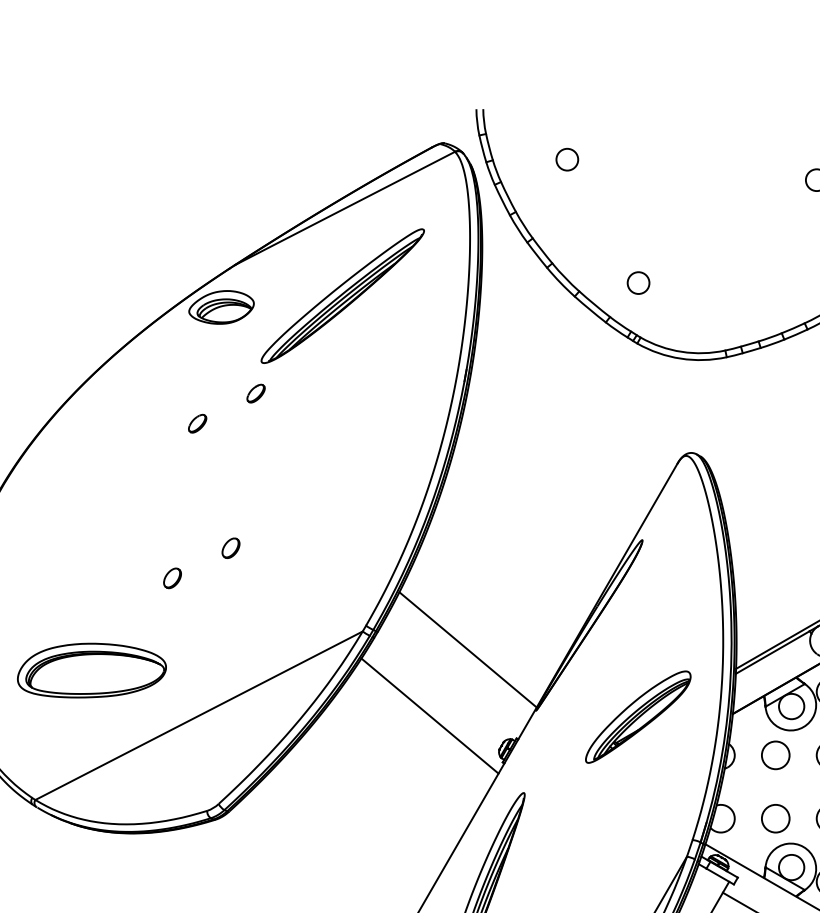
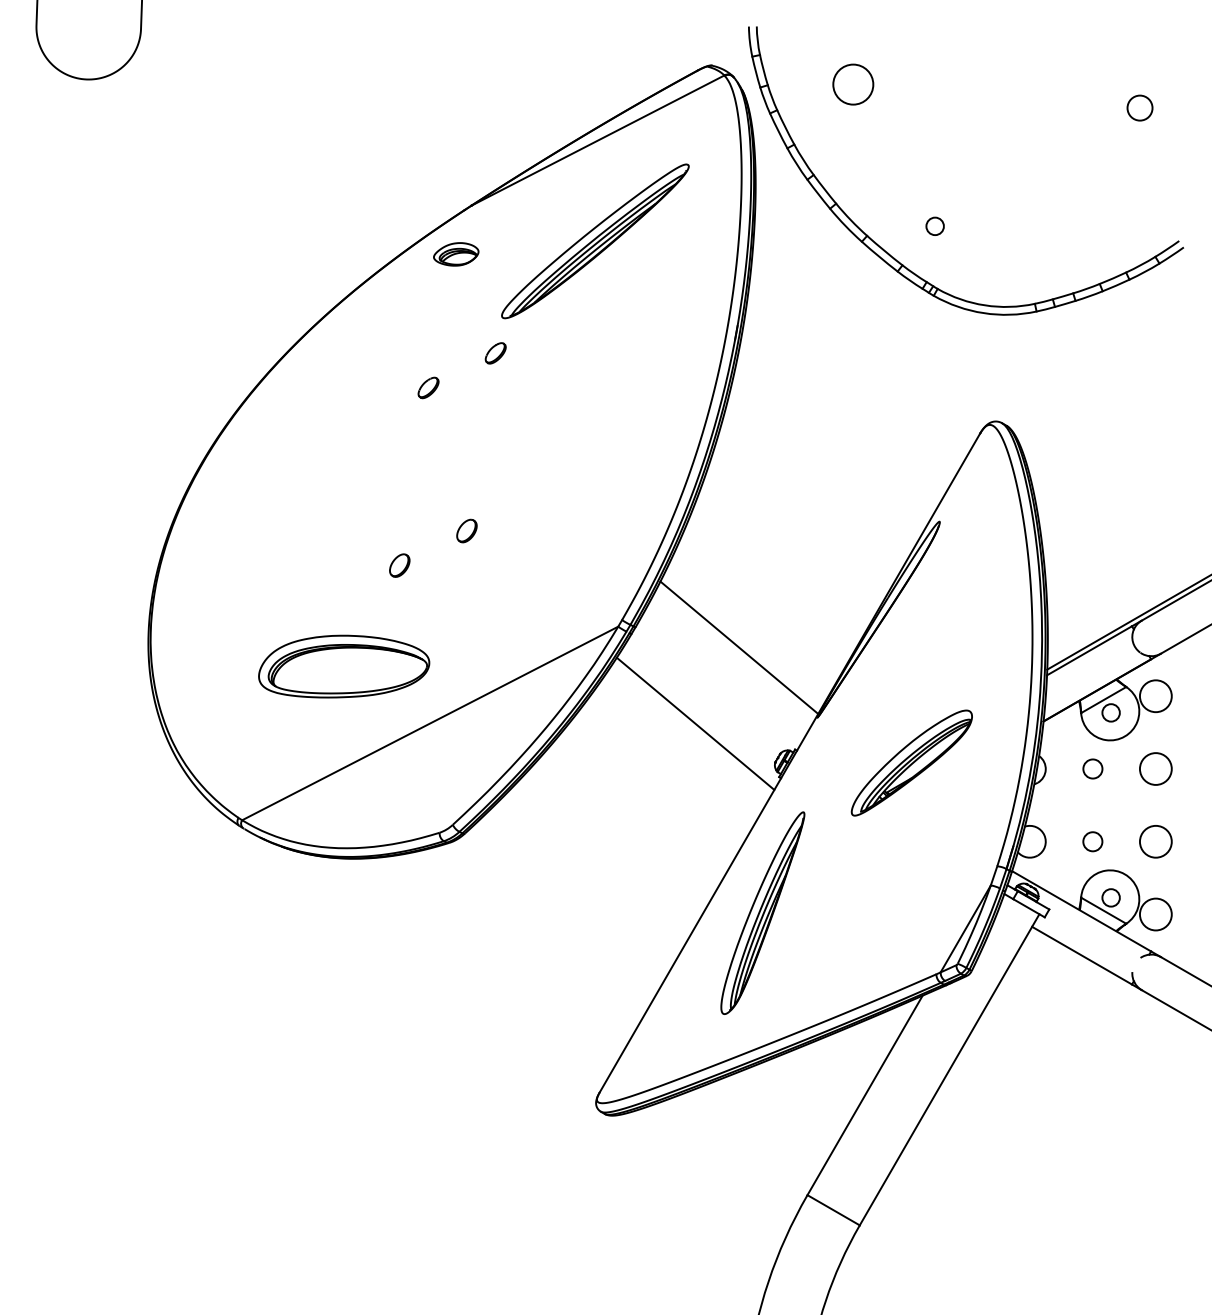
circle: (567, 159) -> (853, 84), size x1.6
circle: (637, 283) -> (934, 226), size x0.7
part: (221, 307) -> (456, 254), size x0.6
part: (92, 670) -> (344, 666), moved
circle: (791, 706) -> (1110, 712), size x0.6
part: (637, 716) -> (911, 762), moved
circle: (775, 754) -> (1092, 768), size x0.6
circle: (775, 818) -> (1092, 841), size x0.6
circle: (791, 867) -> (1110, 897), size x0.6

